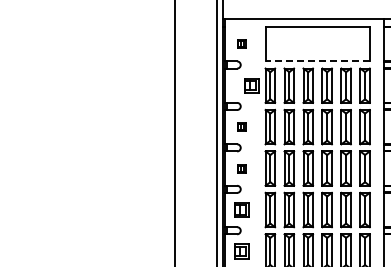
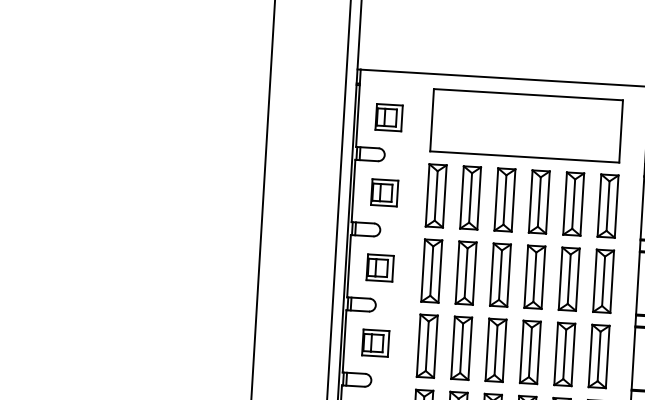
part: (241, 43) -> (388, 116), size x1.67
line: (317, 61) -> (524, 157), dashed -> solid
part: (251, 85) -> (383, 192), moved
part: (241, 126) -> (379, 266), size x1.67
part: (241, 168) -> (374, 342), size x1.67

